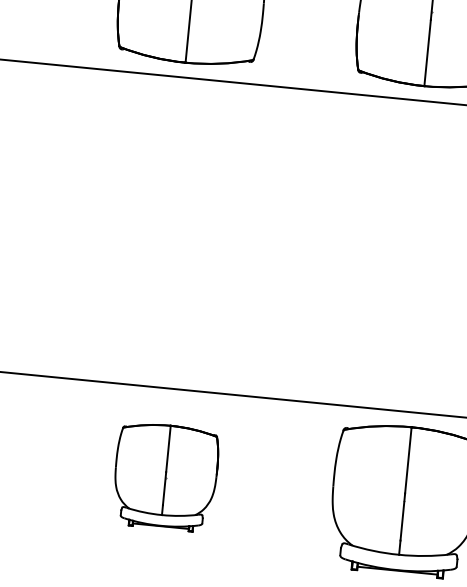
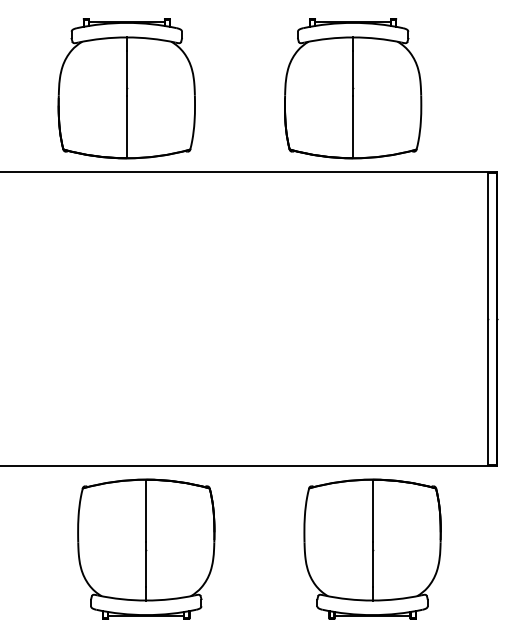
part: (165, 476) -> (146, 548), size x1.43

